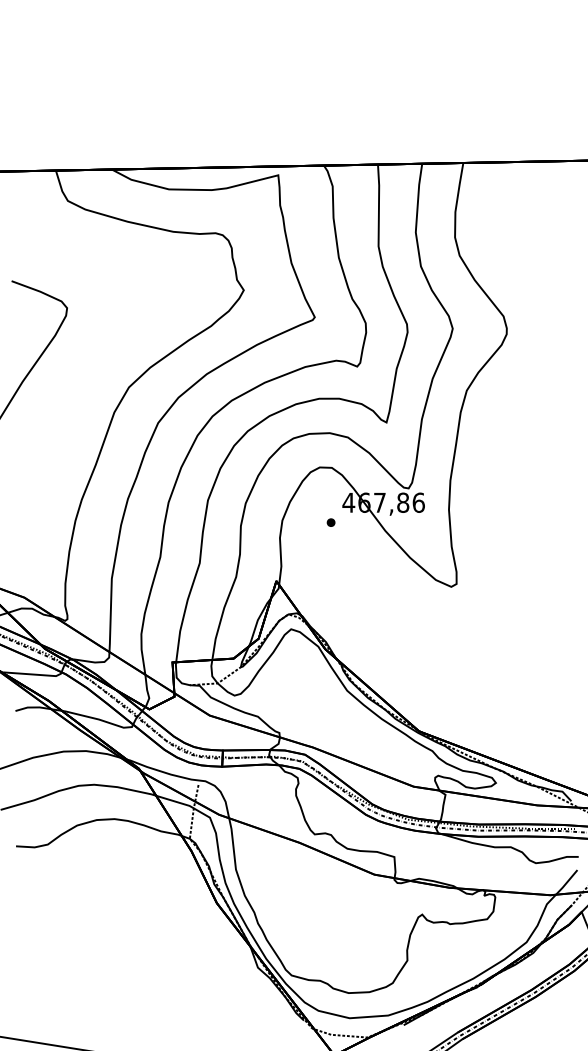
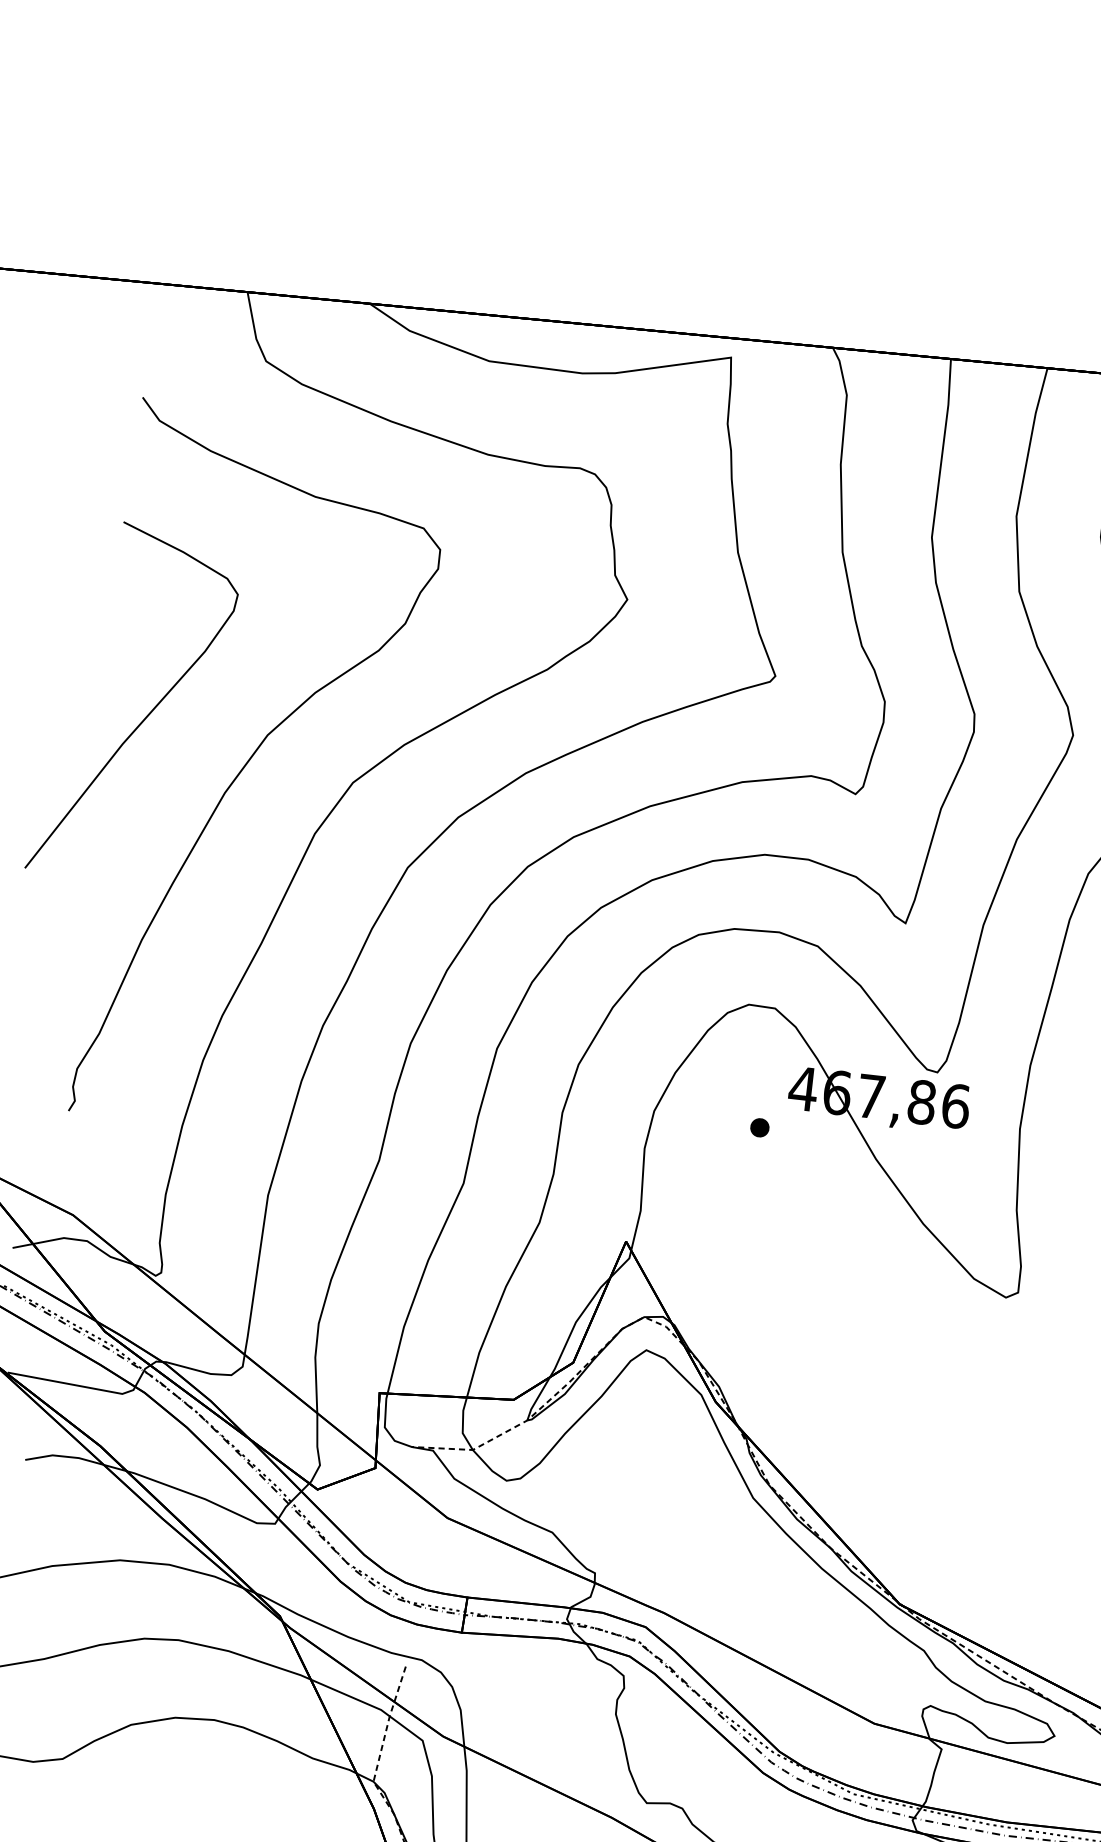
curve: (81, 383) -> (250, 762), added

